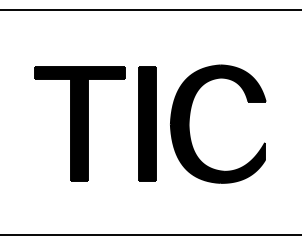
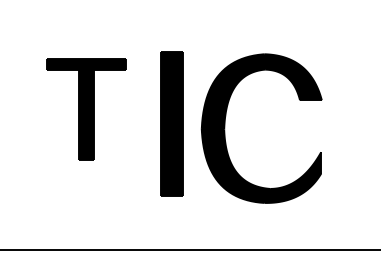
part: (79, 123) -> (86, 108), size x0.7
part: (147, 123) -> (172, 123), moved
part: (189, 123) -> (225, 127), moved

